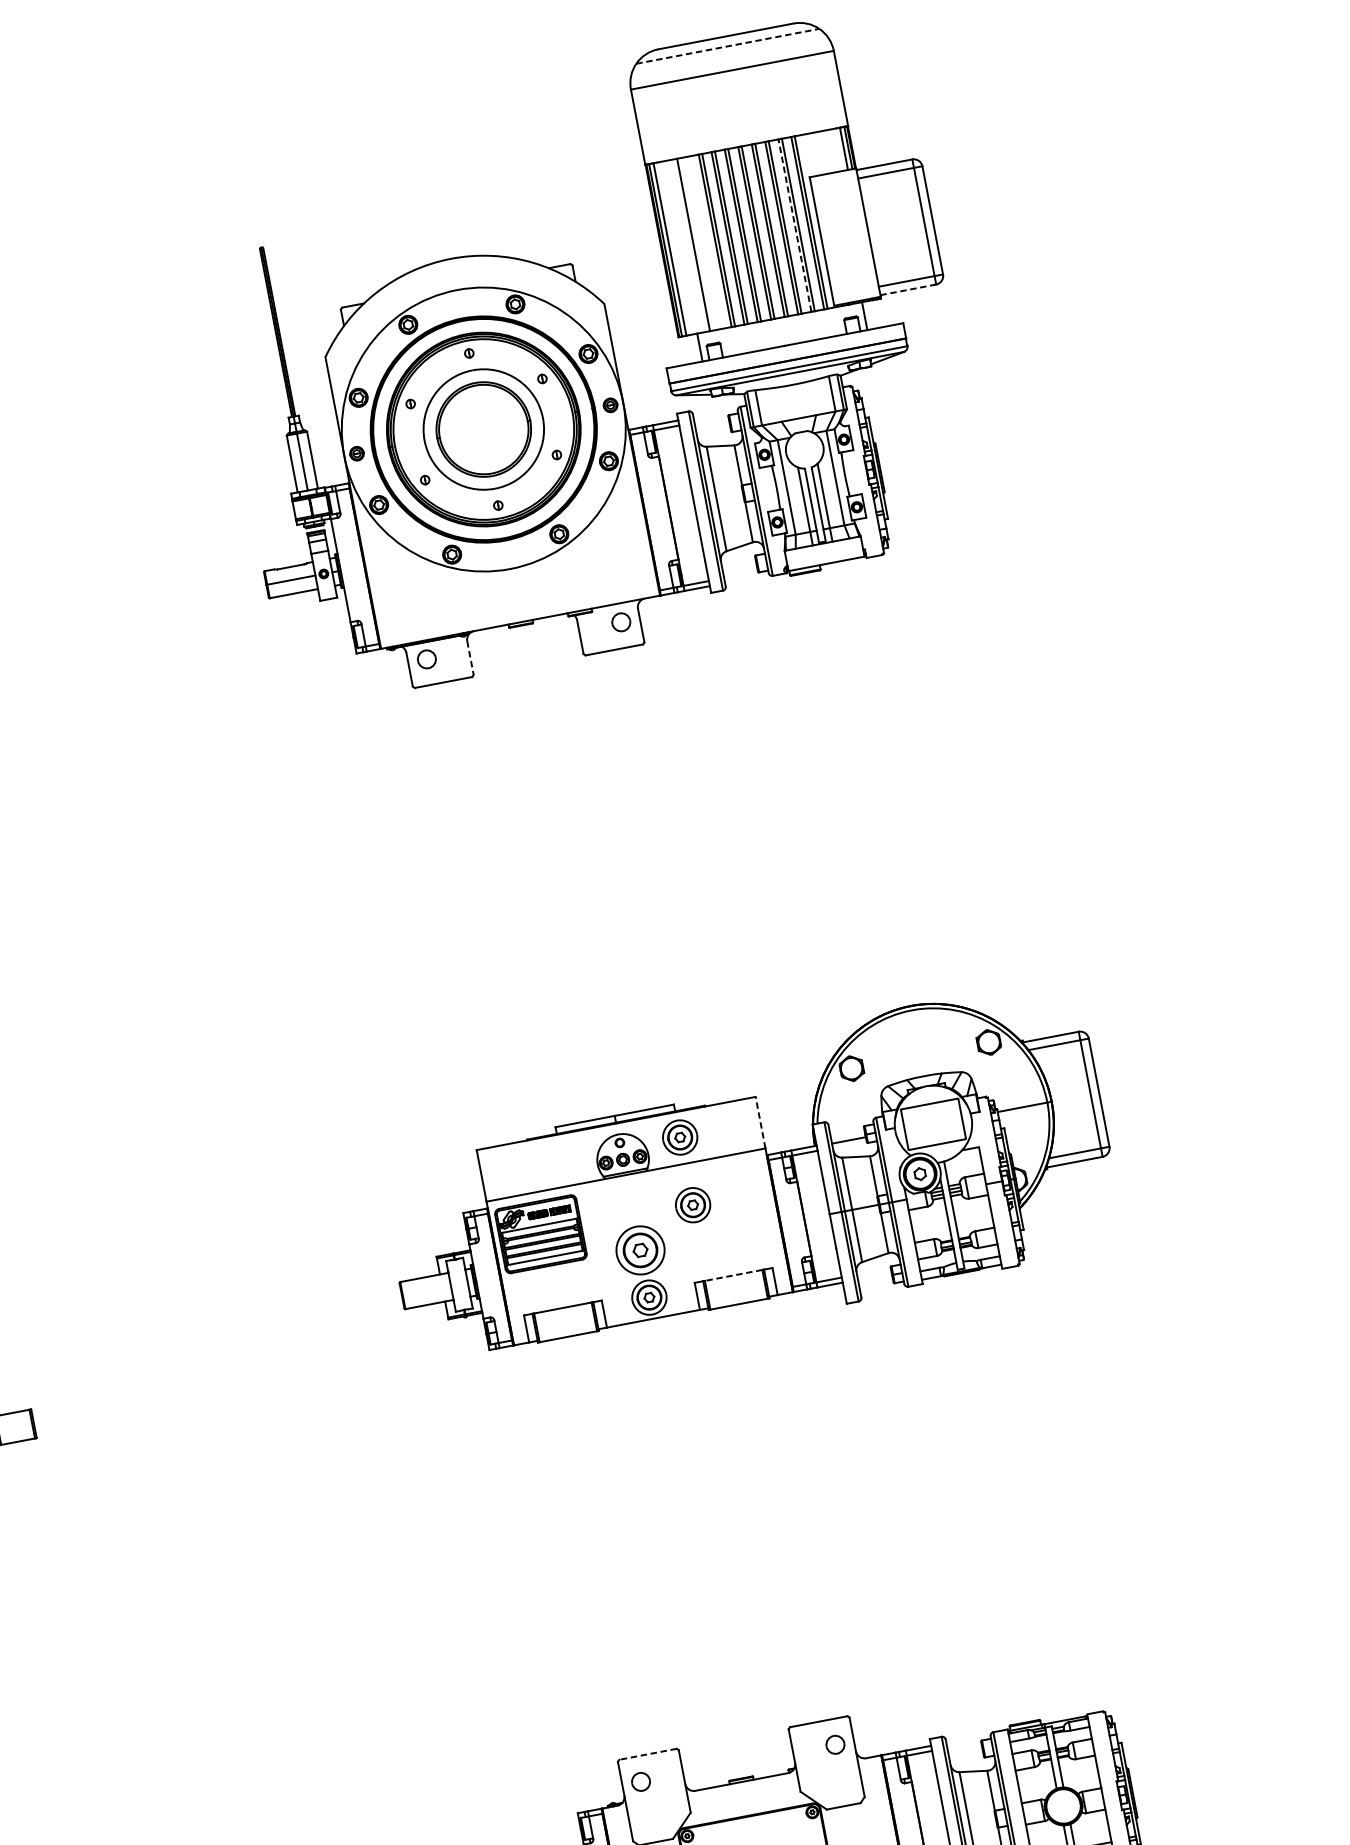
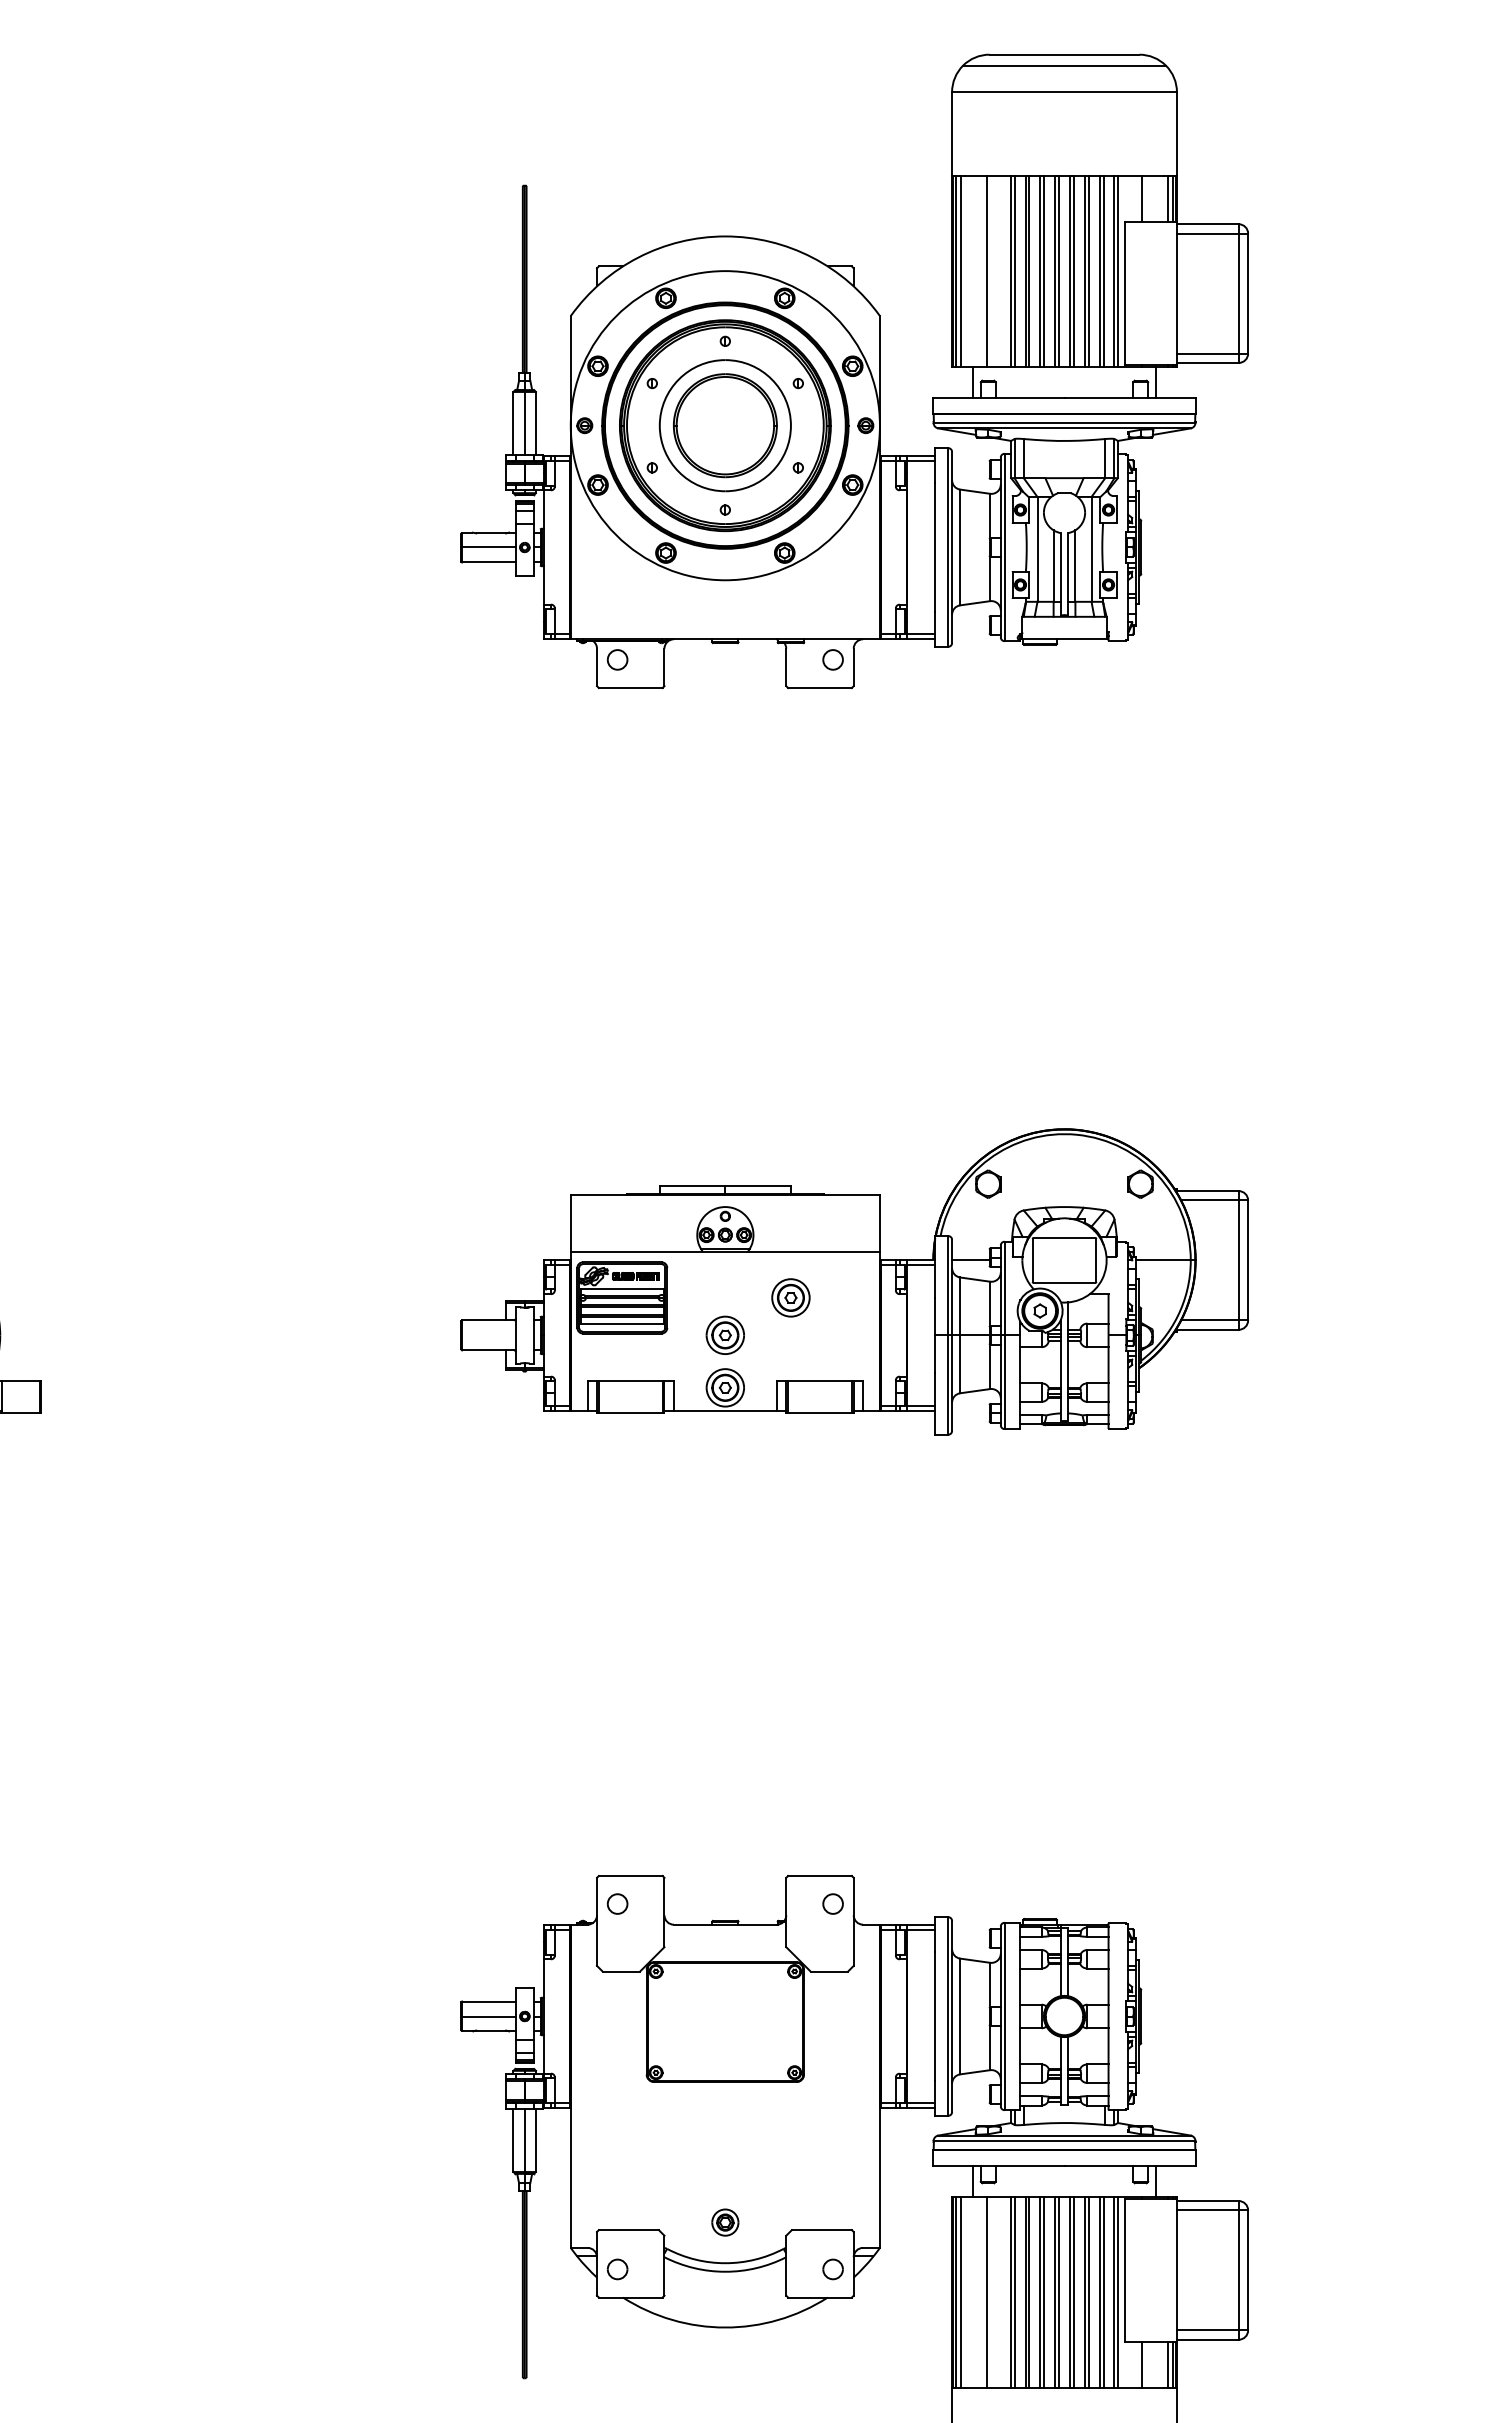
line: (728, 46) -> (1065, 65), dashed -> solid
line: (820, 152) -> (1141, 198), added
line: (794, 226) -> (1099, 271), dashed -> solid
line: (907, 289) -> (1207, 362), dashed -> solid
line: (470, 658) -> (664, 667), dashed -> solid
line: (760, 1122) -> (879, 1223), dashed -> solid
part: (679, 1137) -> (790, 1222), removed
part: (639, 1249) -> (724, 1334), size x0.71
line: (733, 1275) -> (819, 1381), dashed -> solid
line: (647, 1753) -> (630, 1875), dashed -> solid

